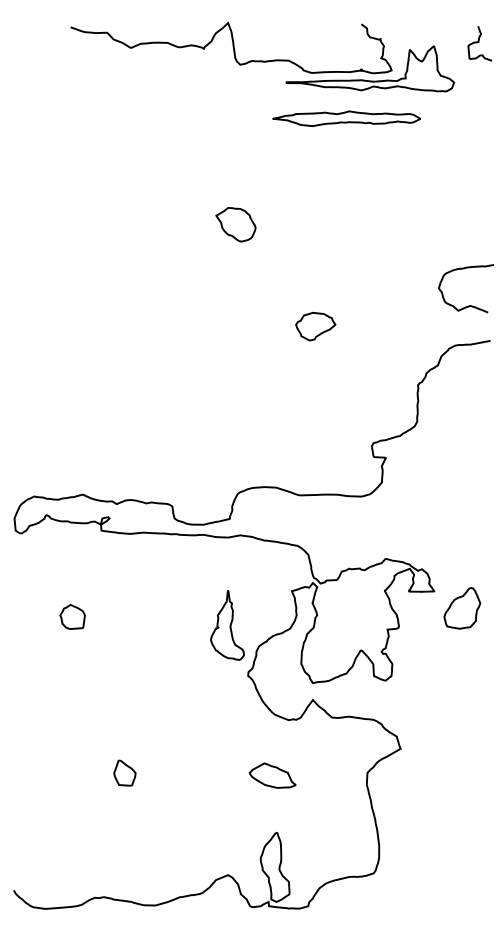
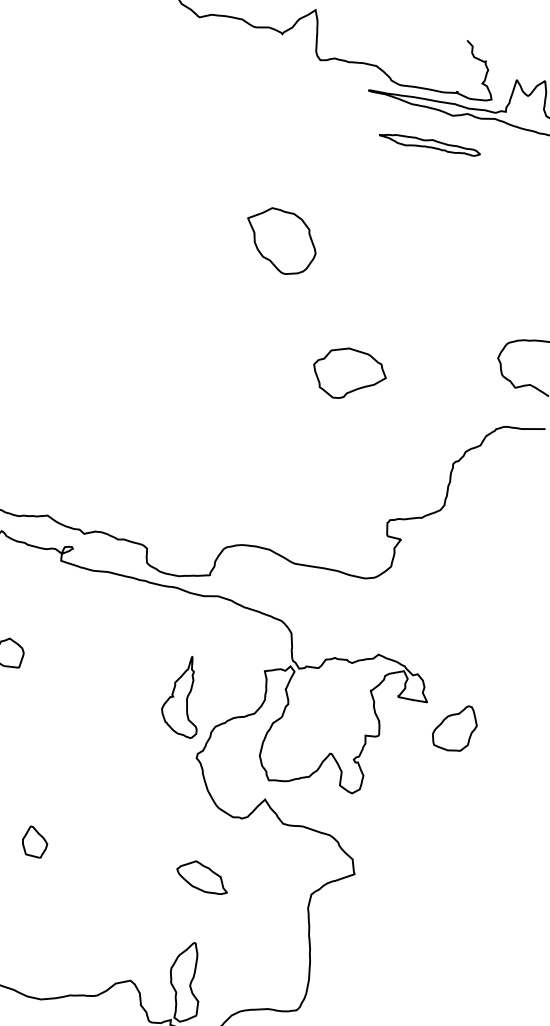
part: (346, 118) -> (429, 144), size x0.6
part: (235, 224) -> (280, 241), size x1.6
part: (315, 326) -> (349, 374), size x1.6

